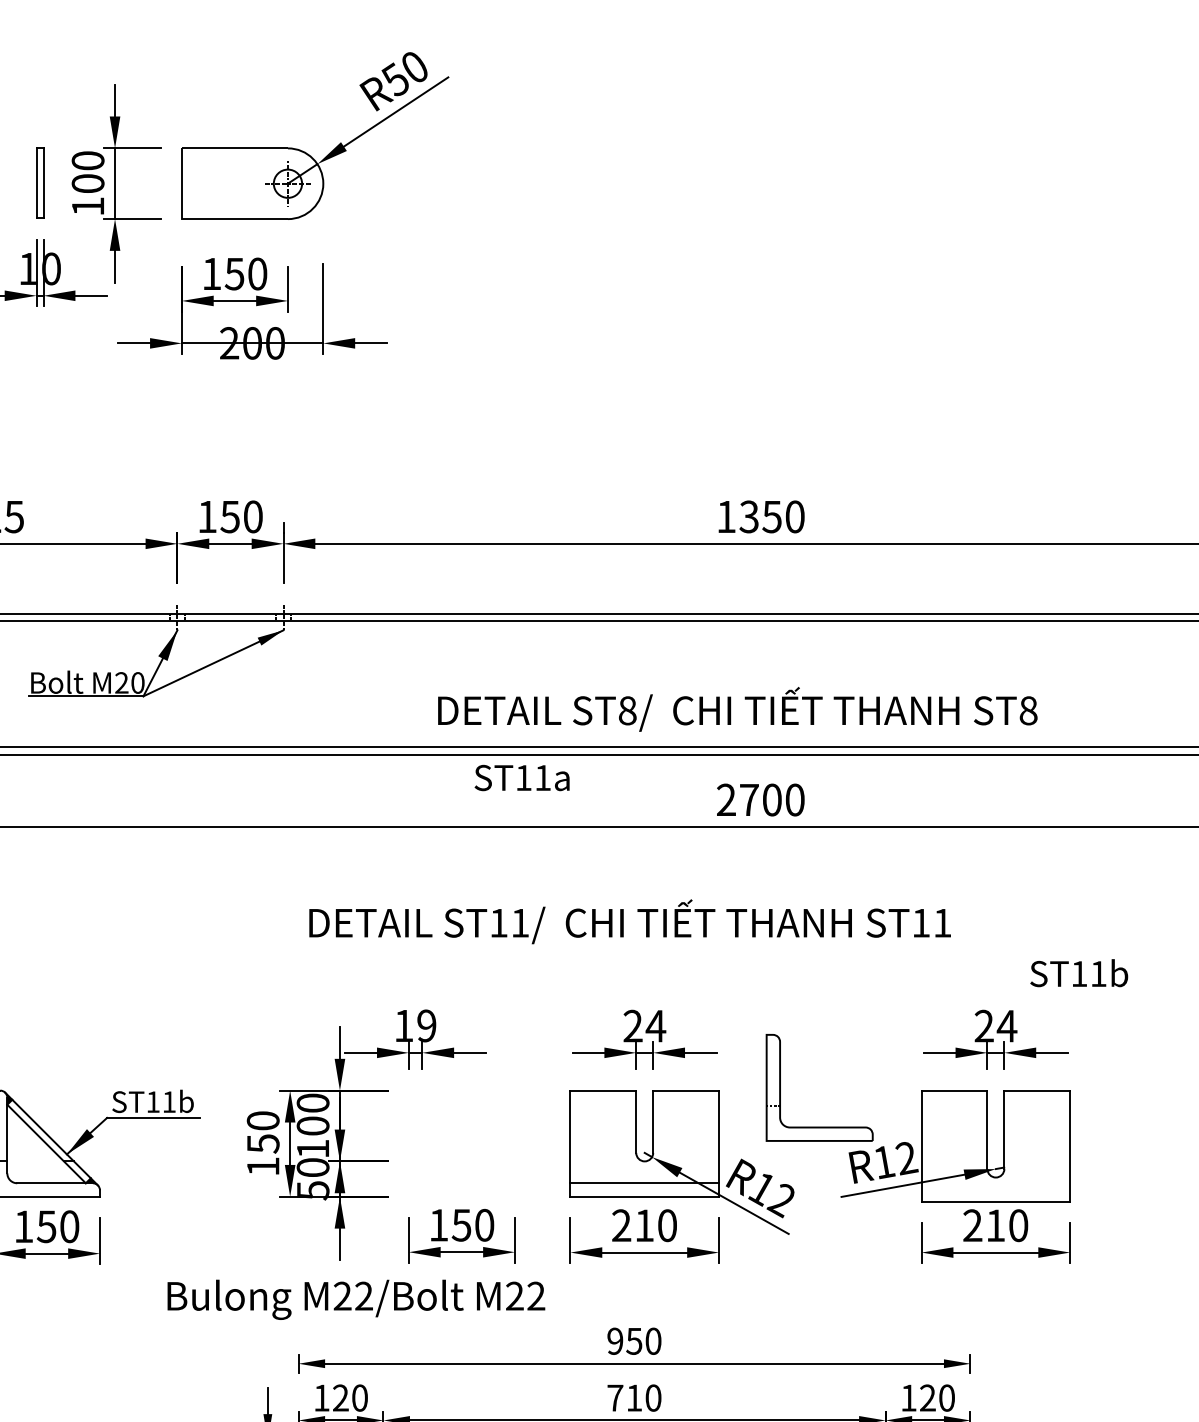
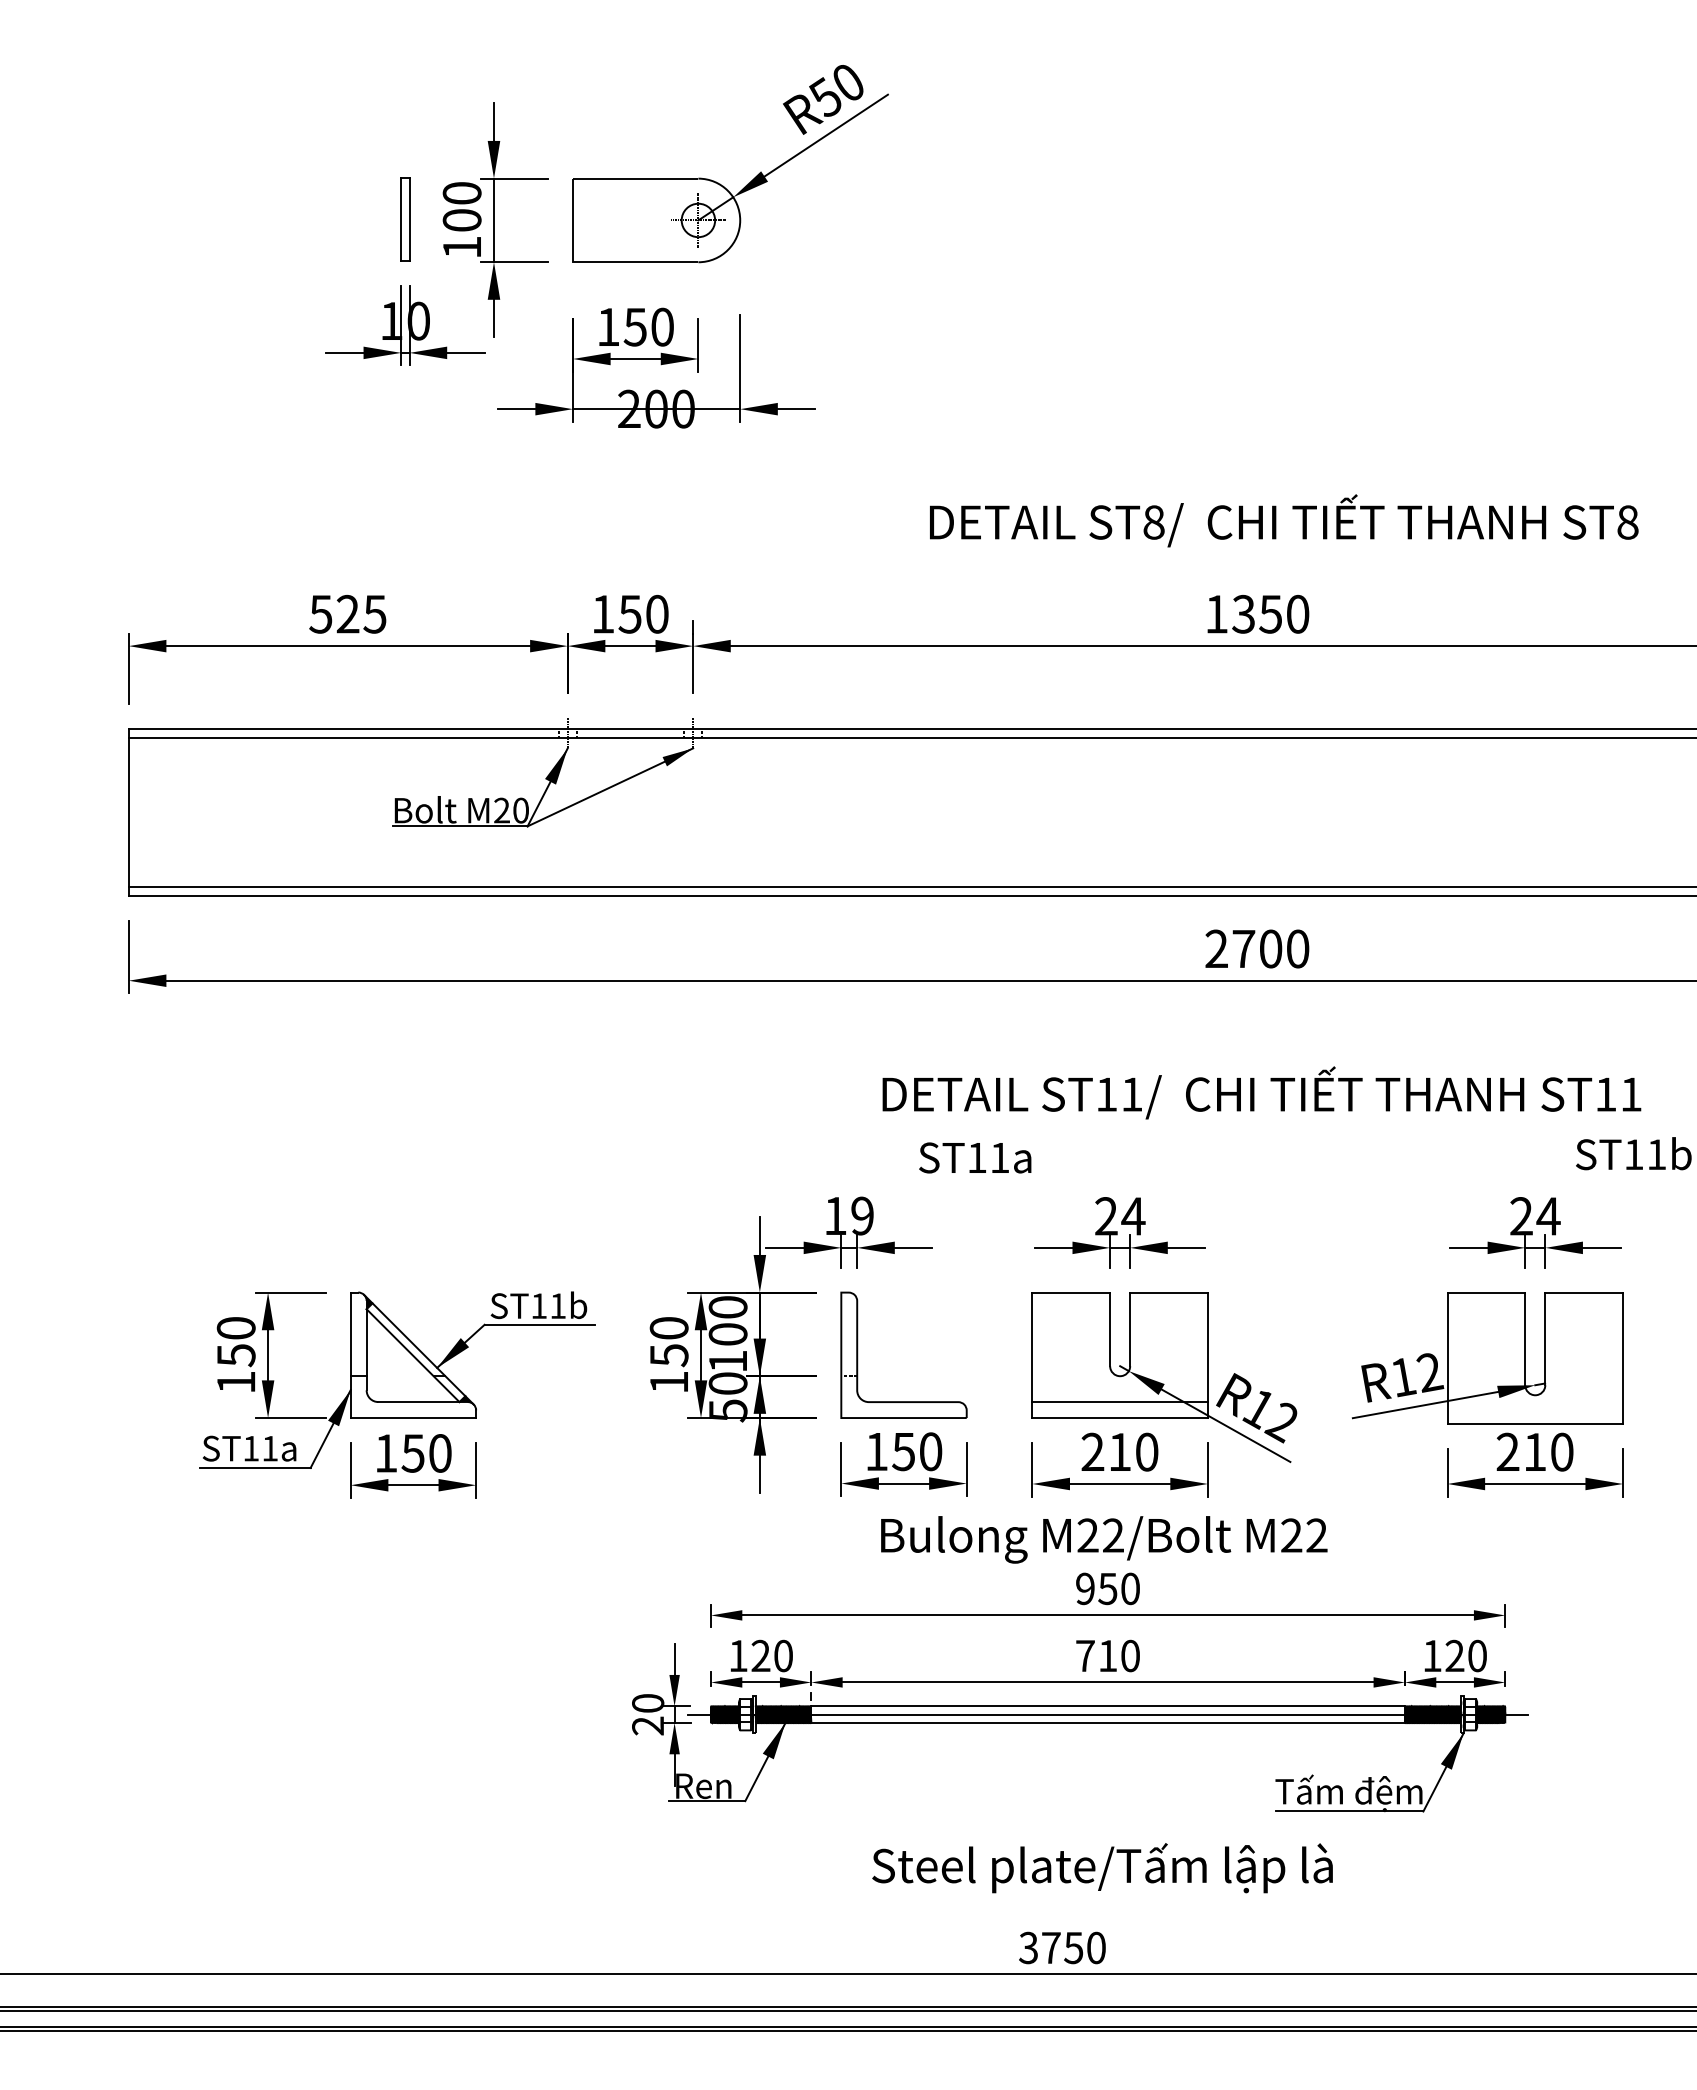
text: (738, 709) -> (1284, 520), moved
text: (522, 777) -> (975, 1157), moved
text: (629, 921) -> (1261, 1092), moved
part: (781, 1087) -> (858, 1354), moved
text: (356, 1299) -> (1104, 1539), moved

